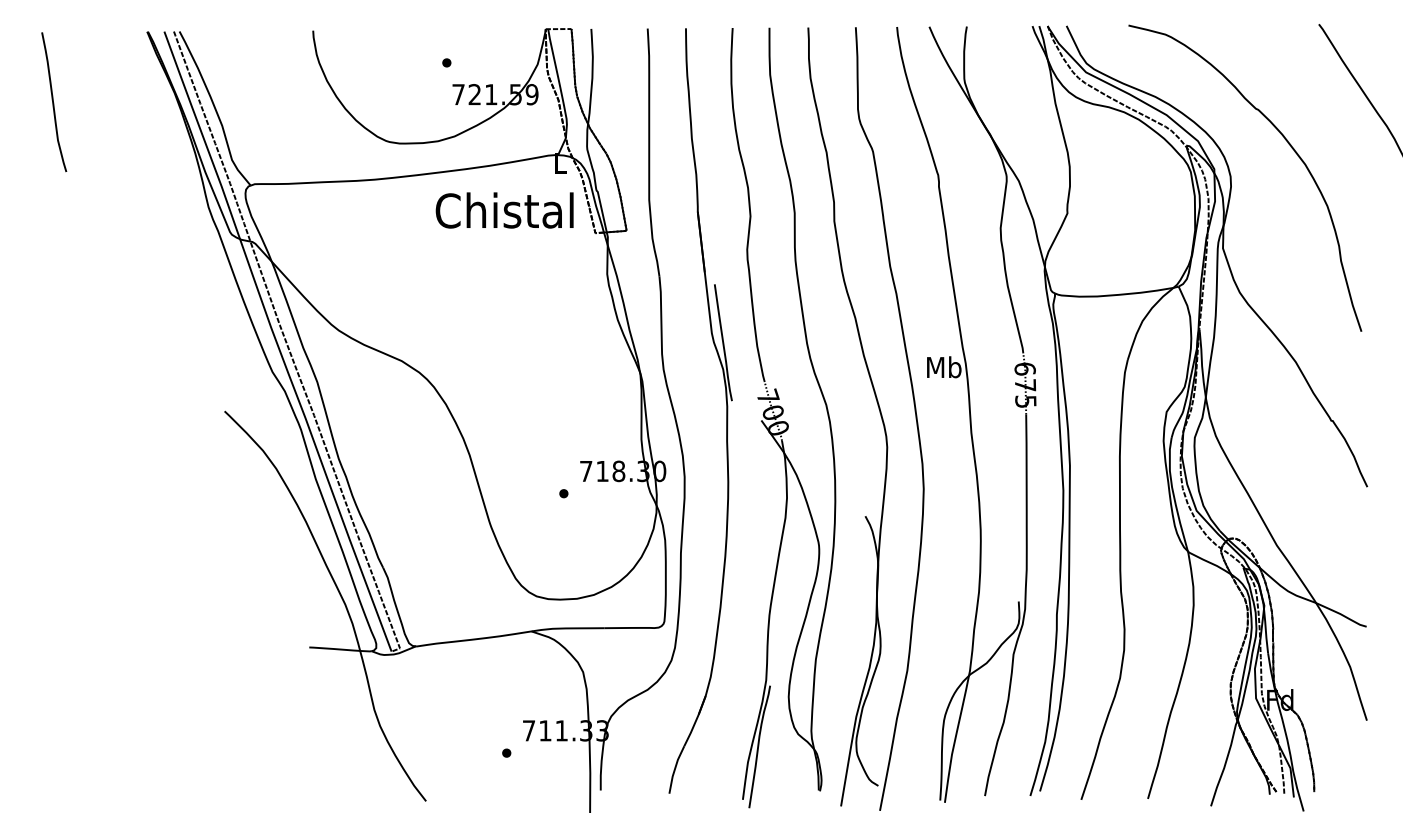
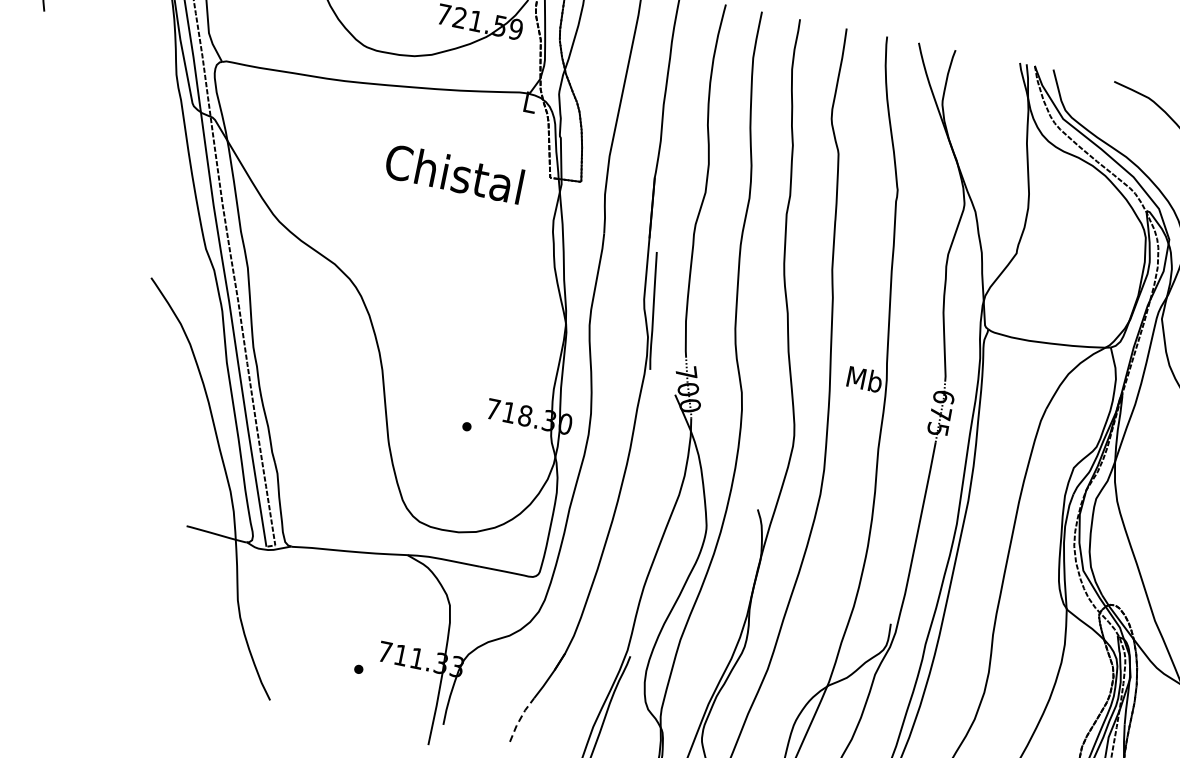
text: (504, 210) -> (454, 173), moved
line: (675, 769) -> (520, 719), solid -> dashed

